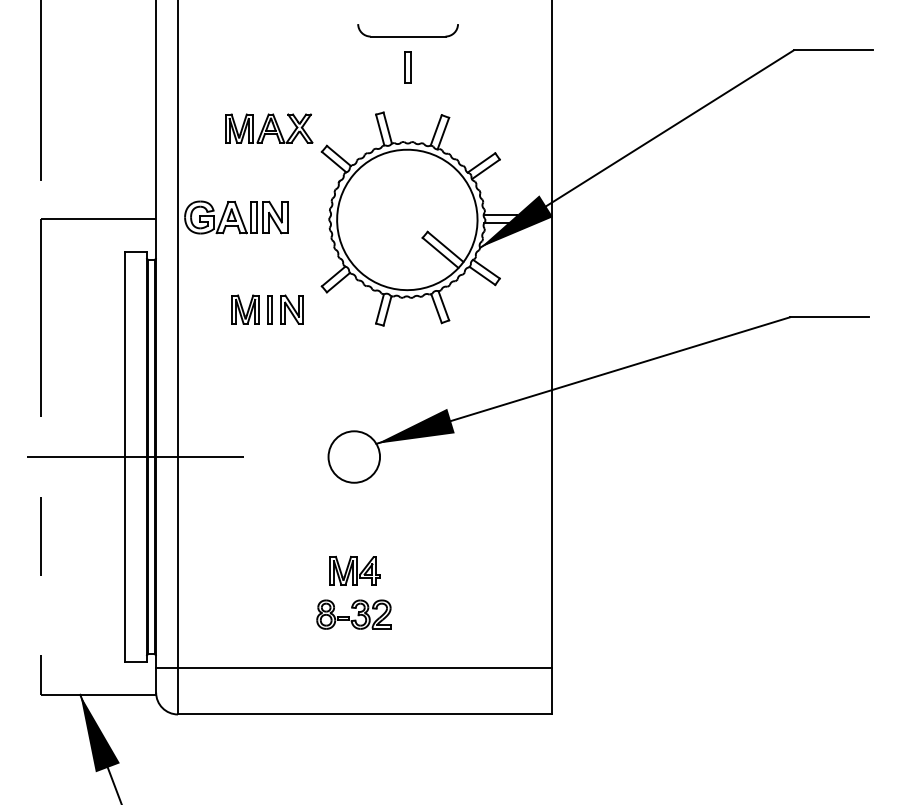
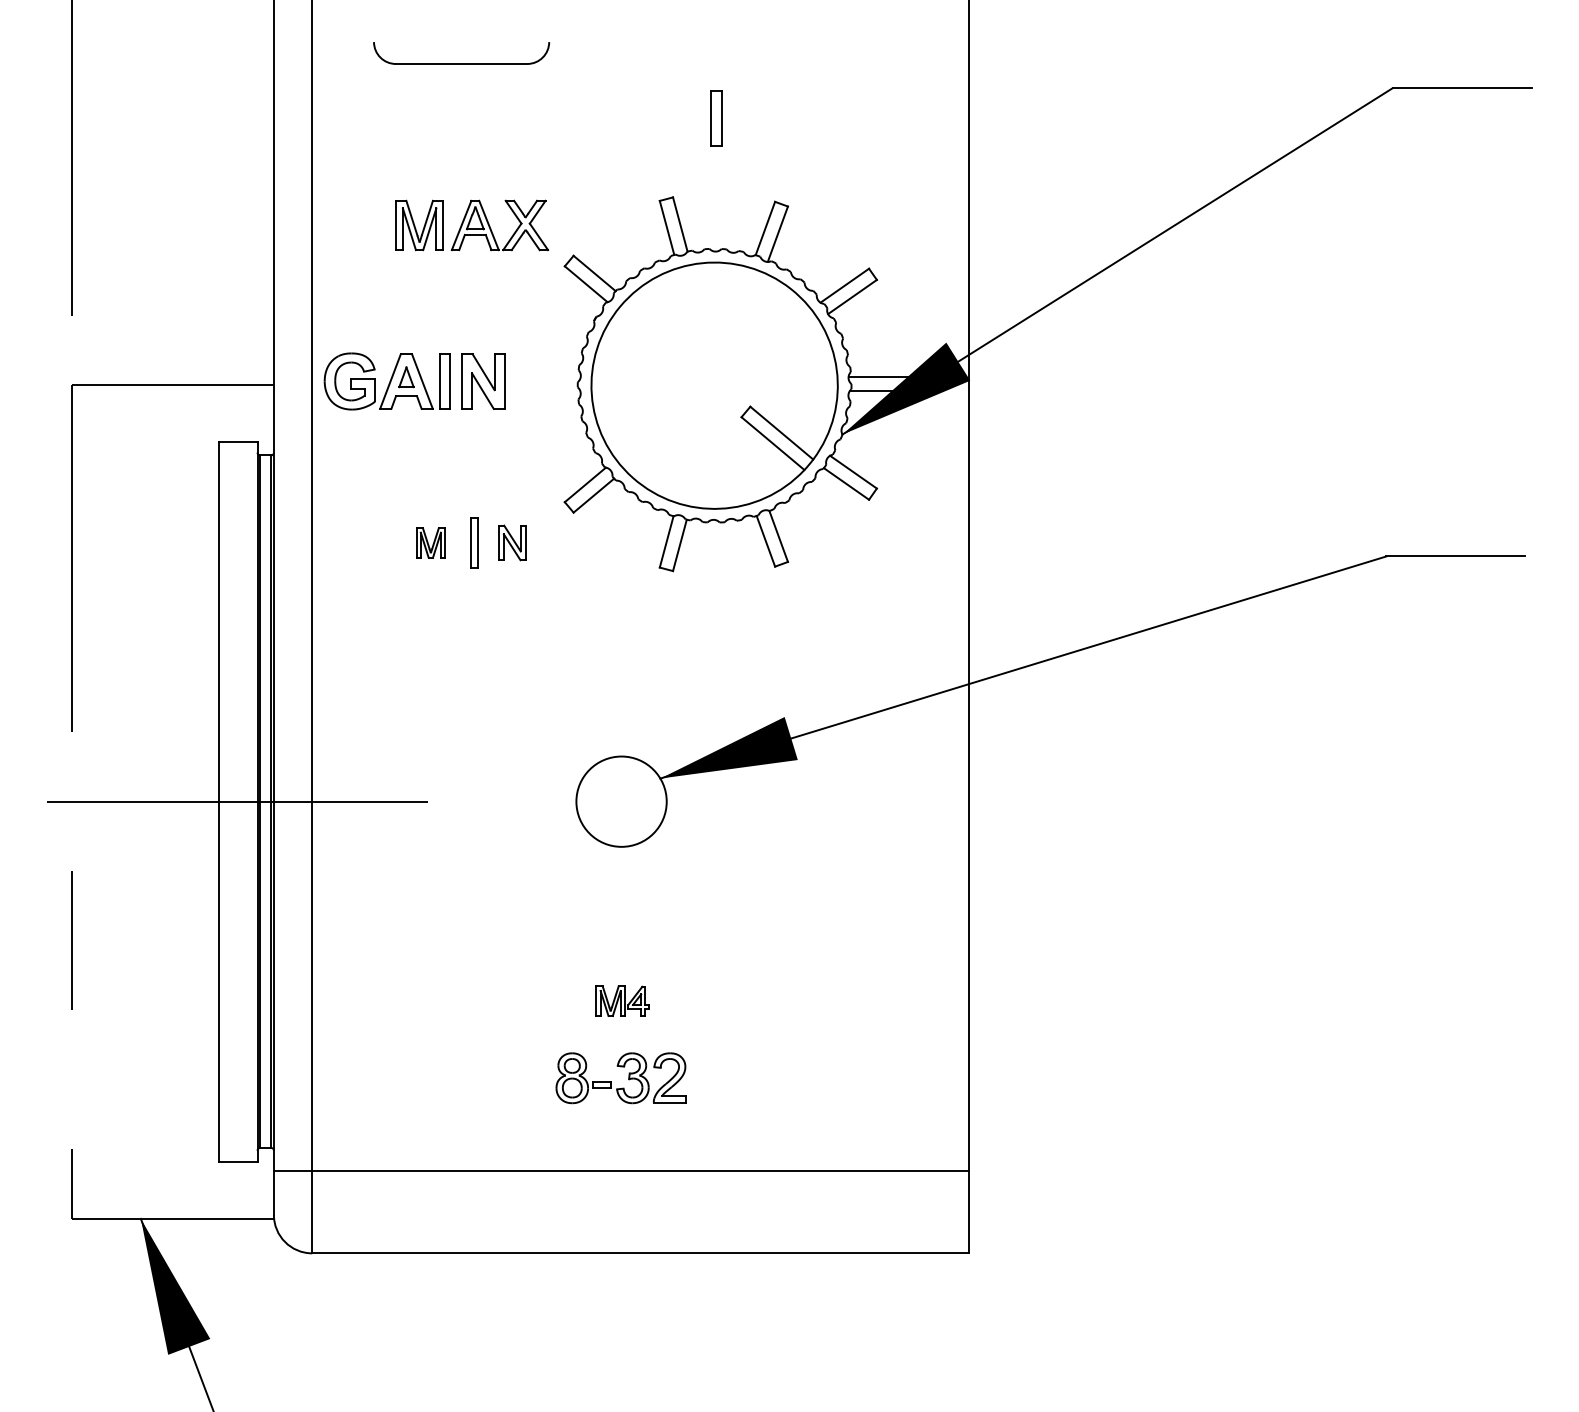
part: (407, 30) -> (460, 53), moved
part: (245, 309) -> (430, 542), size x0.6
part: (291, 309) -> (511, 542), size x0.7
part: (354, 570) -> (621, 1000), size x0.6

